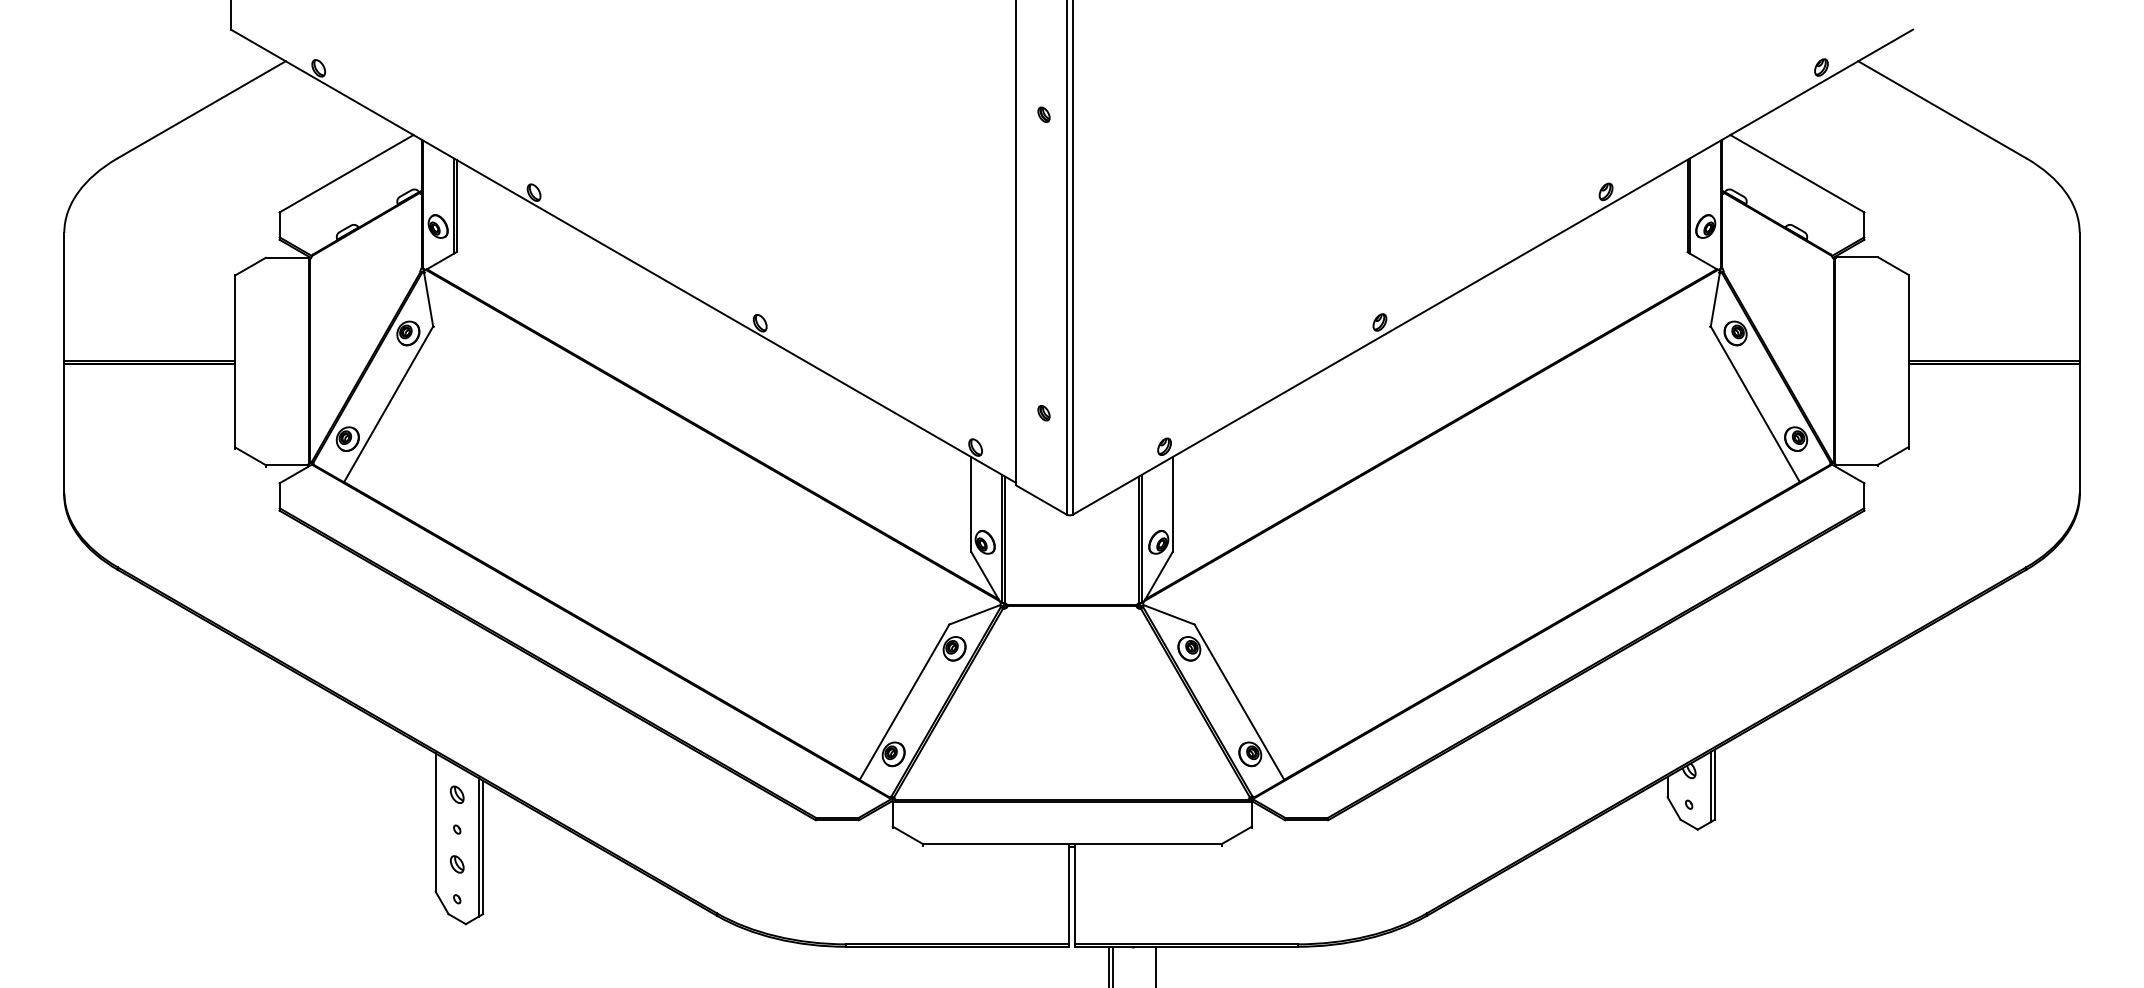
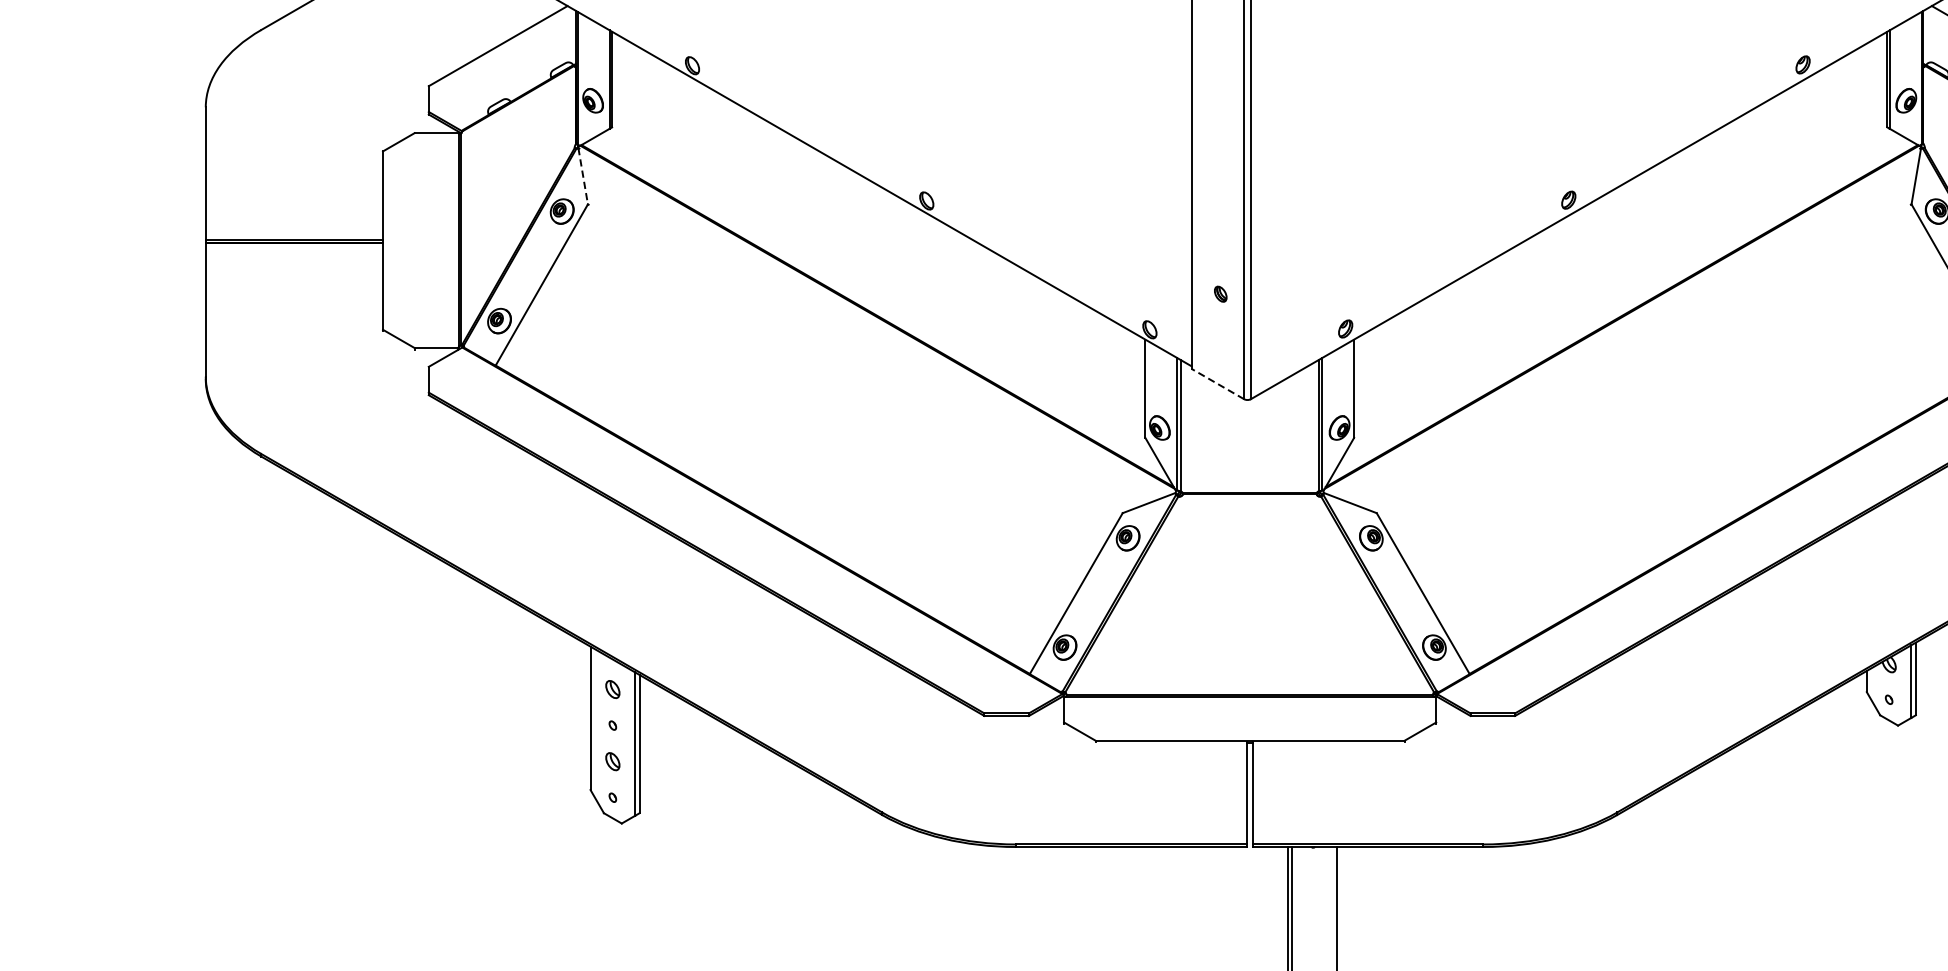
line: (428, 299) -> (583, 176), solid -> dashed
line: (1040, 499) -> (1217, 383), solid -> dashed

